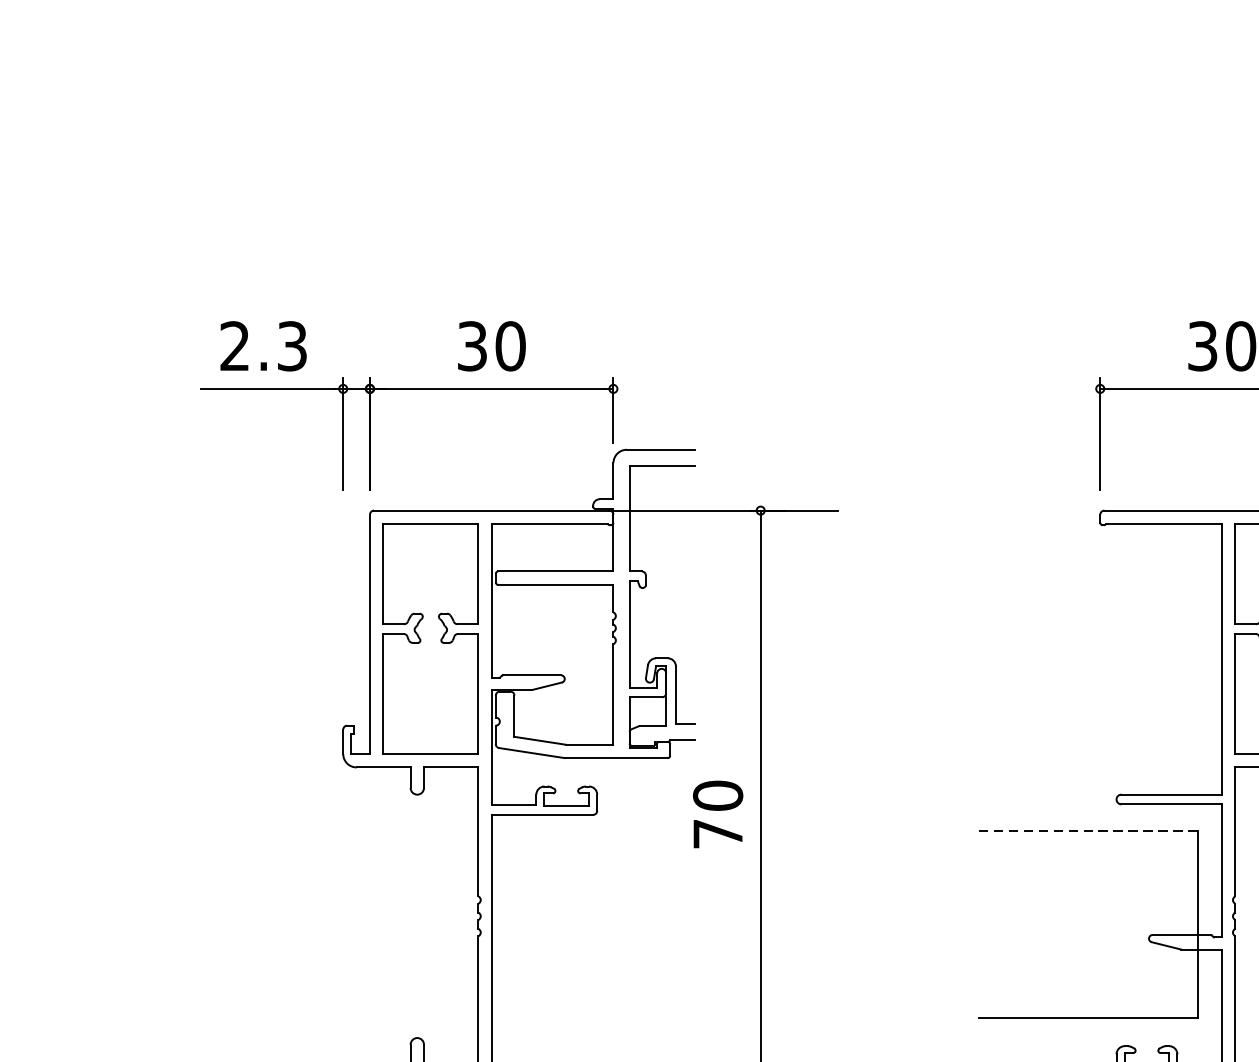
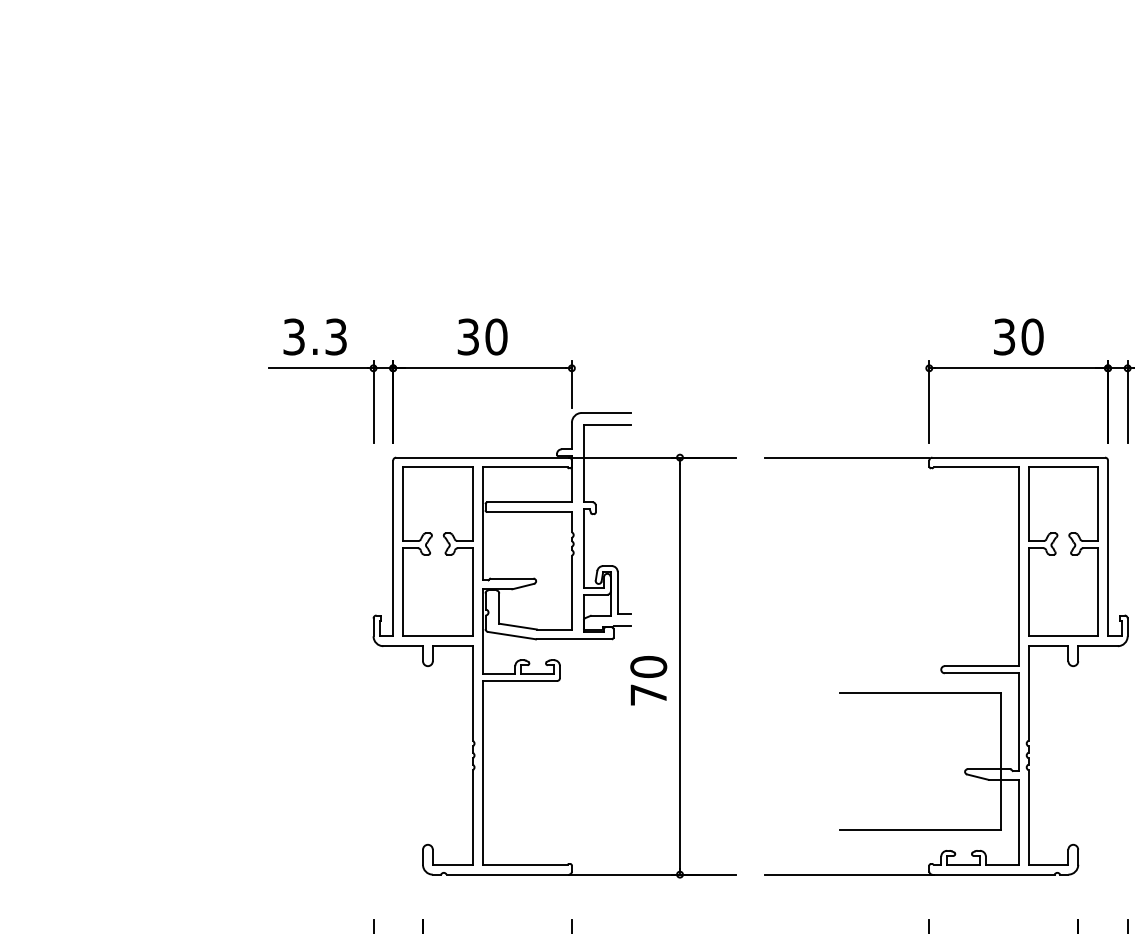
text: (234, 345) -> (293, 336), 2.3 -> 3.3
line: (987, 510) -> (846, 457), added
line: (1088, 830) -> (920, 692), dashed -> solid

